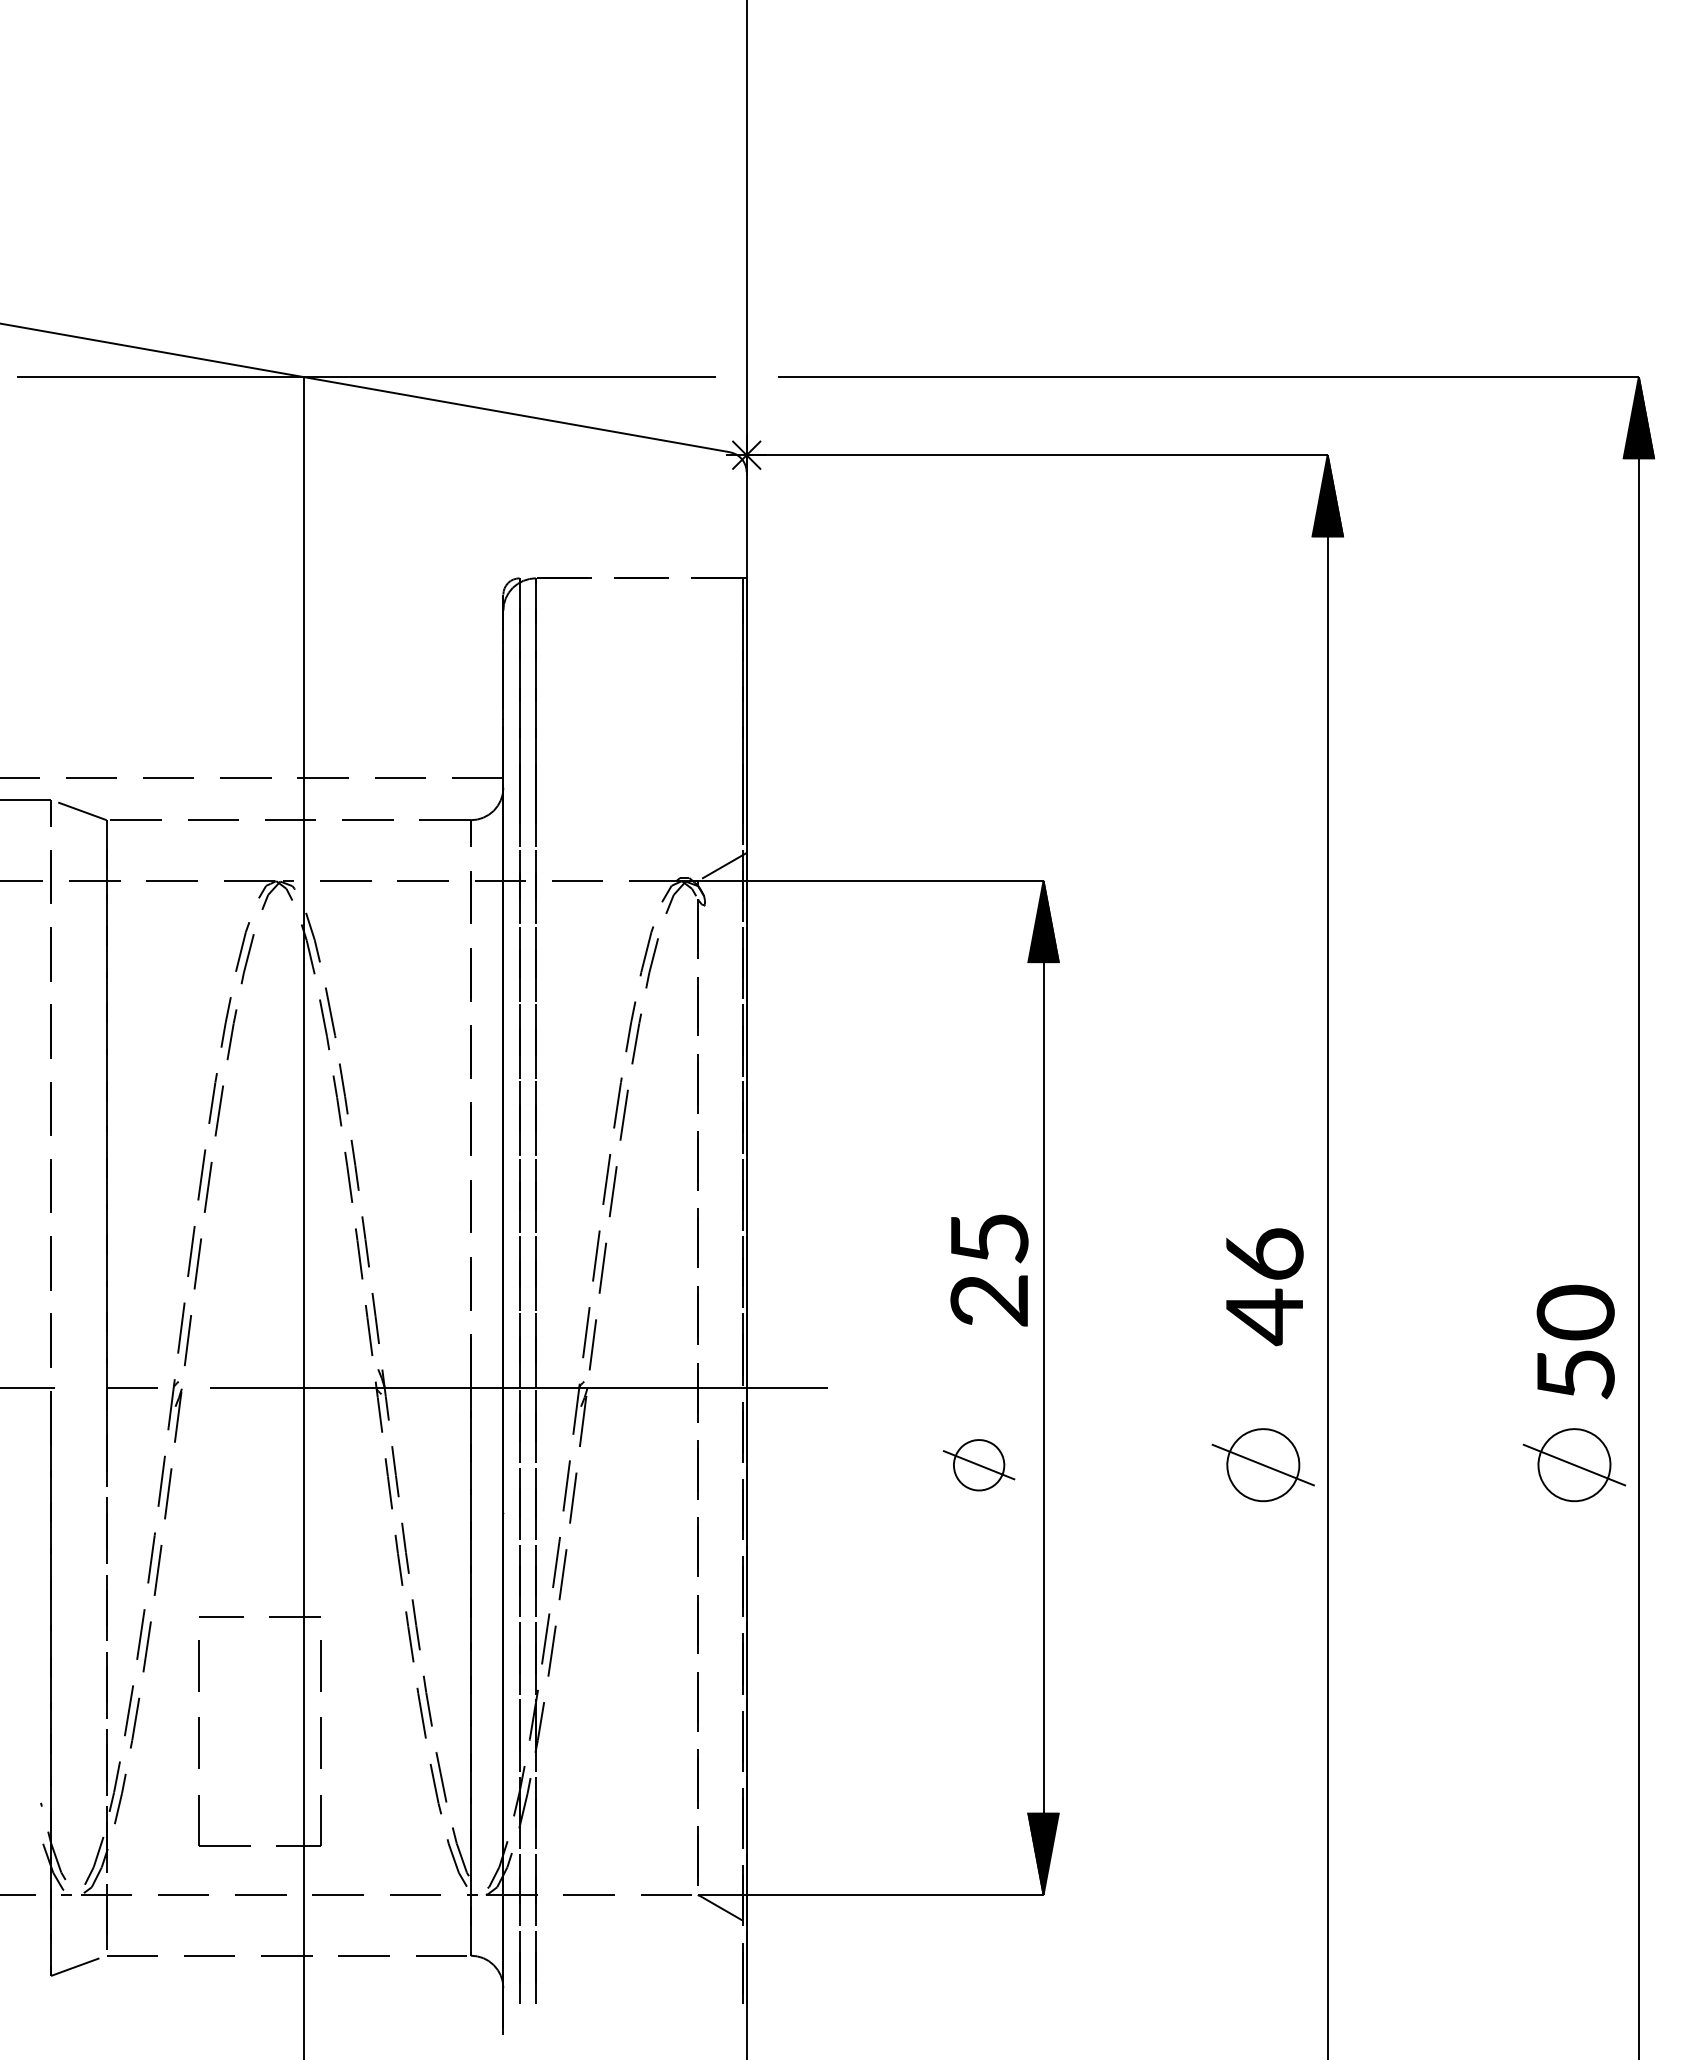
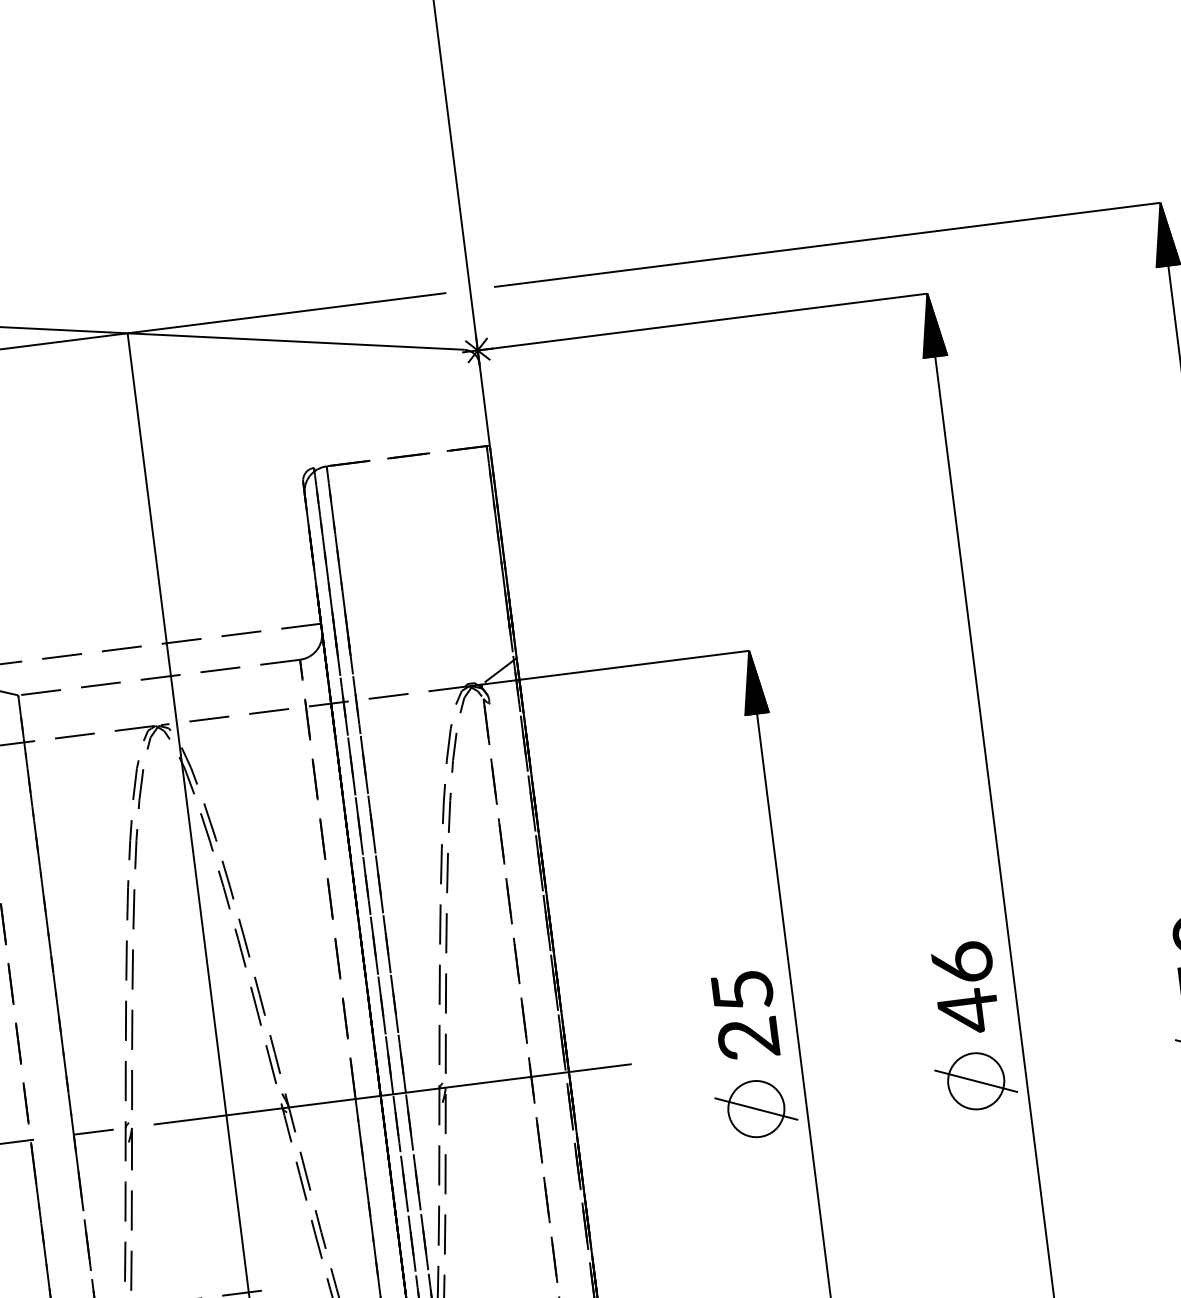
text: (989, 1270) -> (745, 1015), moved
text: (1264, 1287) -> (965, 988), moved
part: (978, 1465) -> (755, 1109), size x1.43

